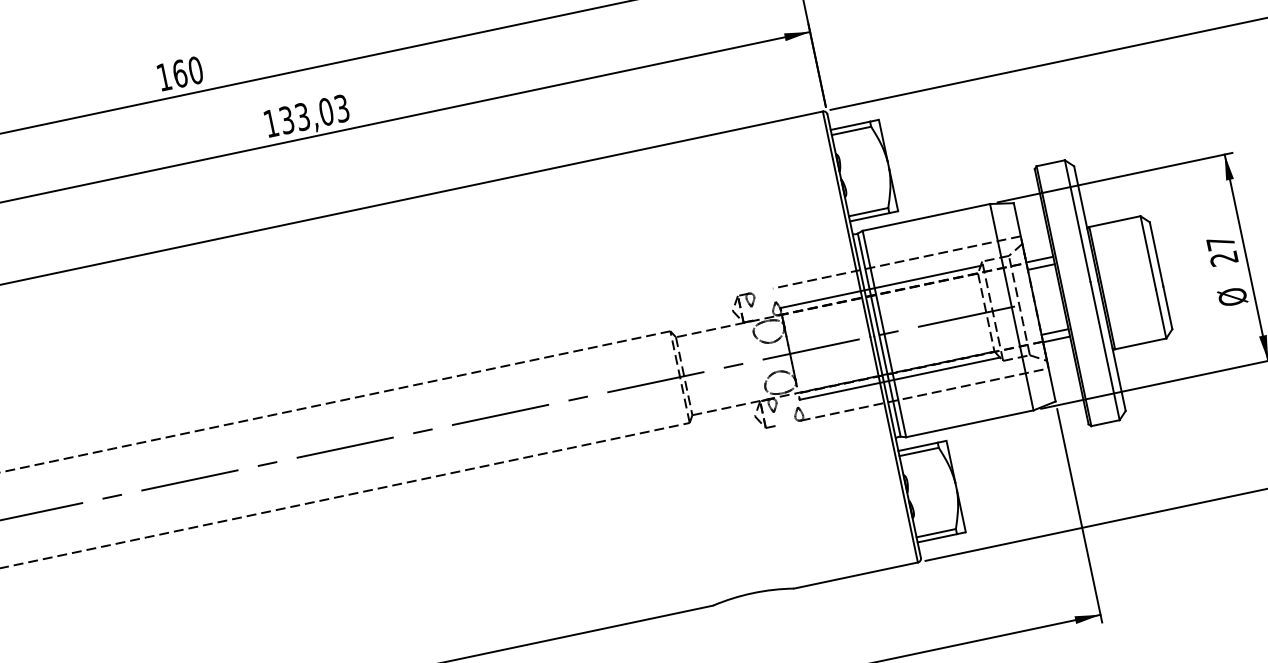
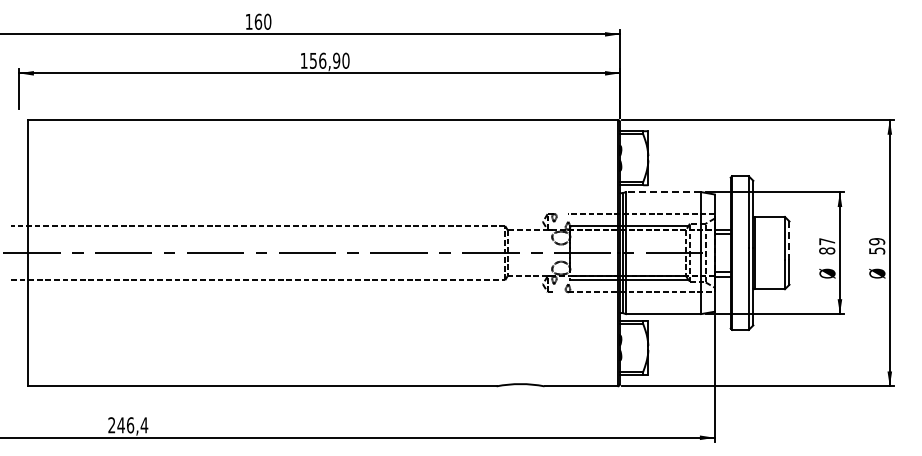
text: (314, 113) -> (329, 60), 133,03 -> 156,90
line: (926, 218) -> (663, 192), solid -> dashed
line: (1156, 254) -> (789, 240), solid -> dashed
text: (1224, 257) -> (827, 250), 27 -> 87

